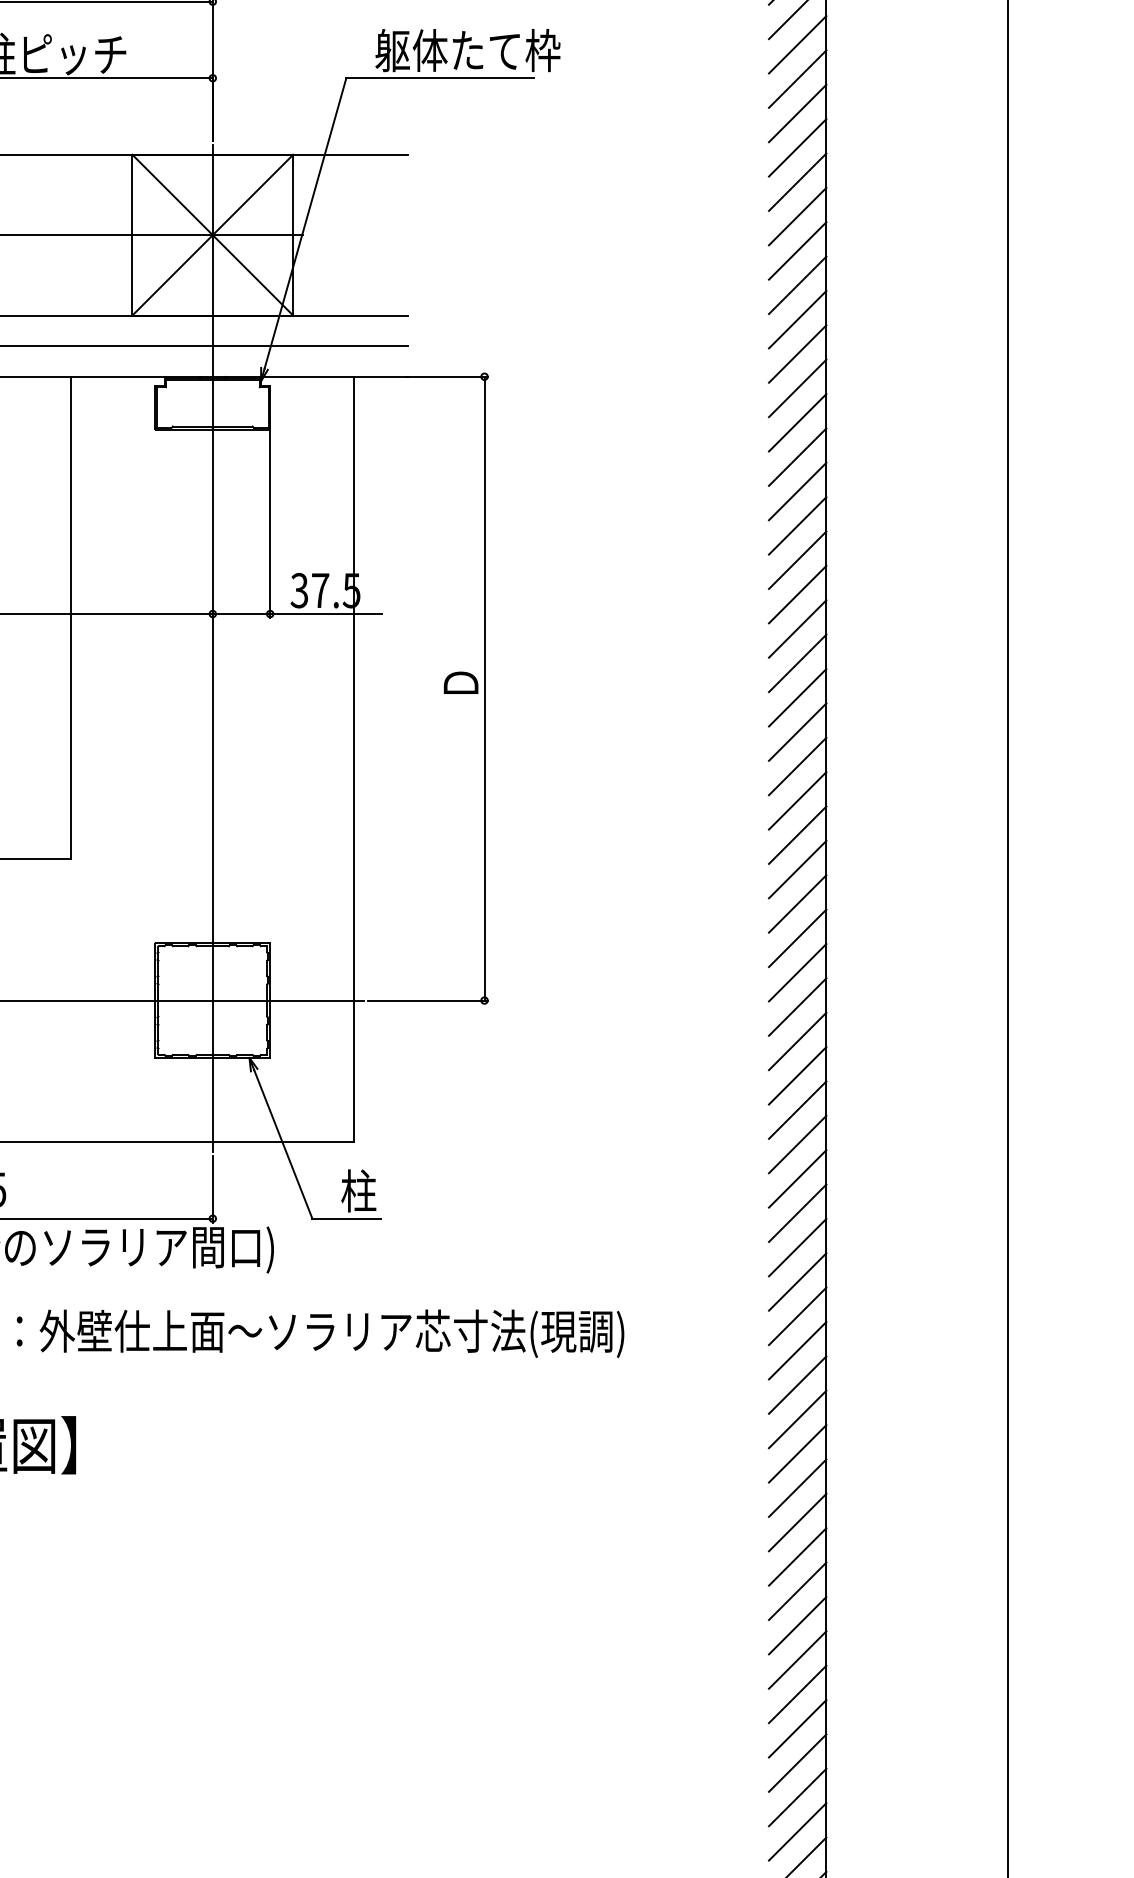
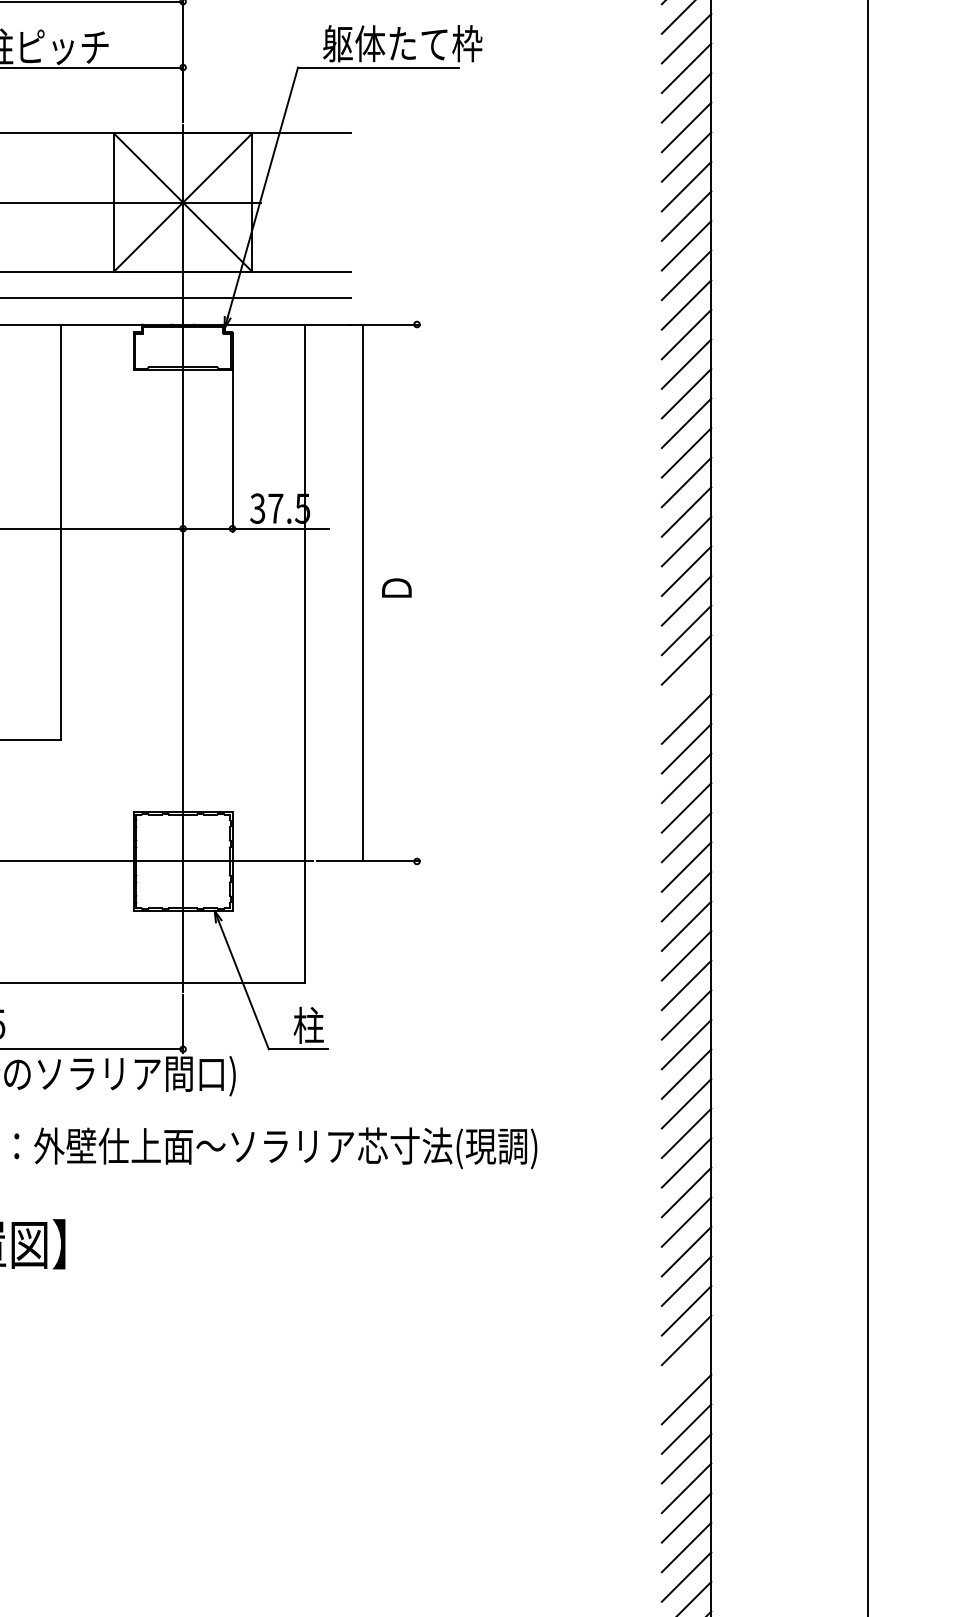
line: (484, 688) -> (362, 592), moved
line: (797, 800) -> (686, 689), removed
line: (797, 1591) -> (686, 1370), removed

